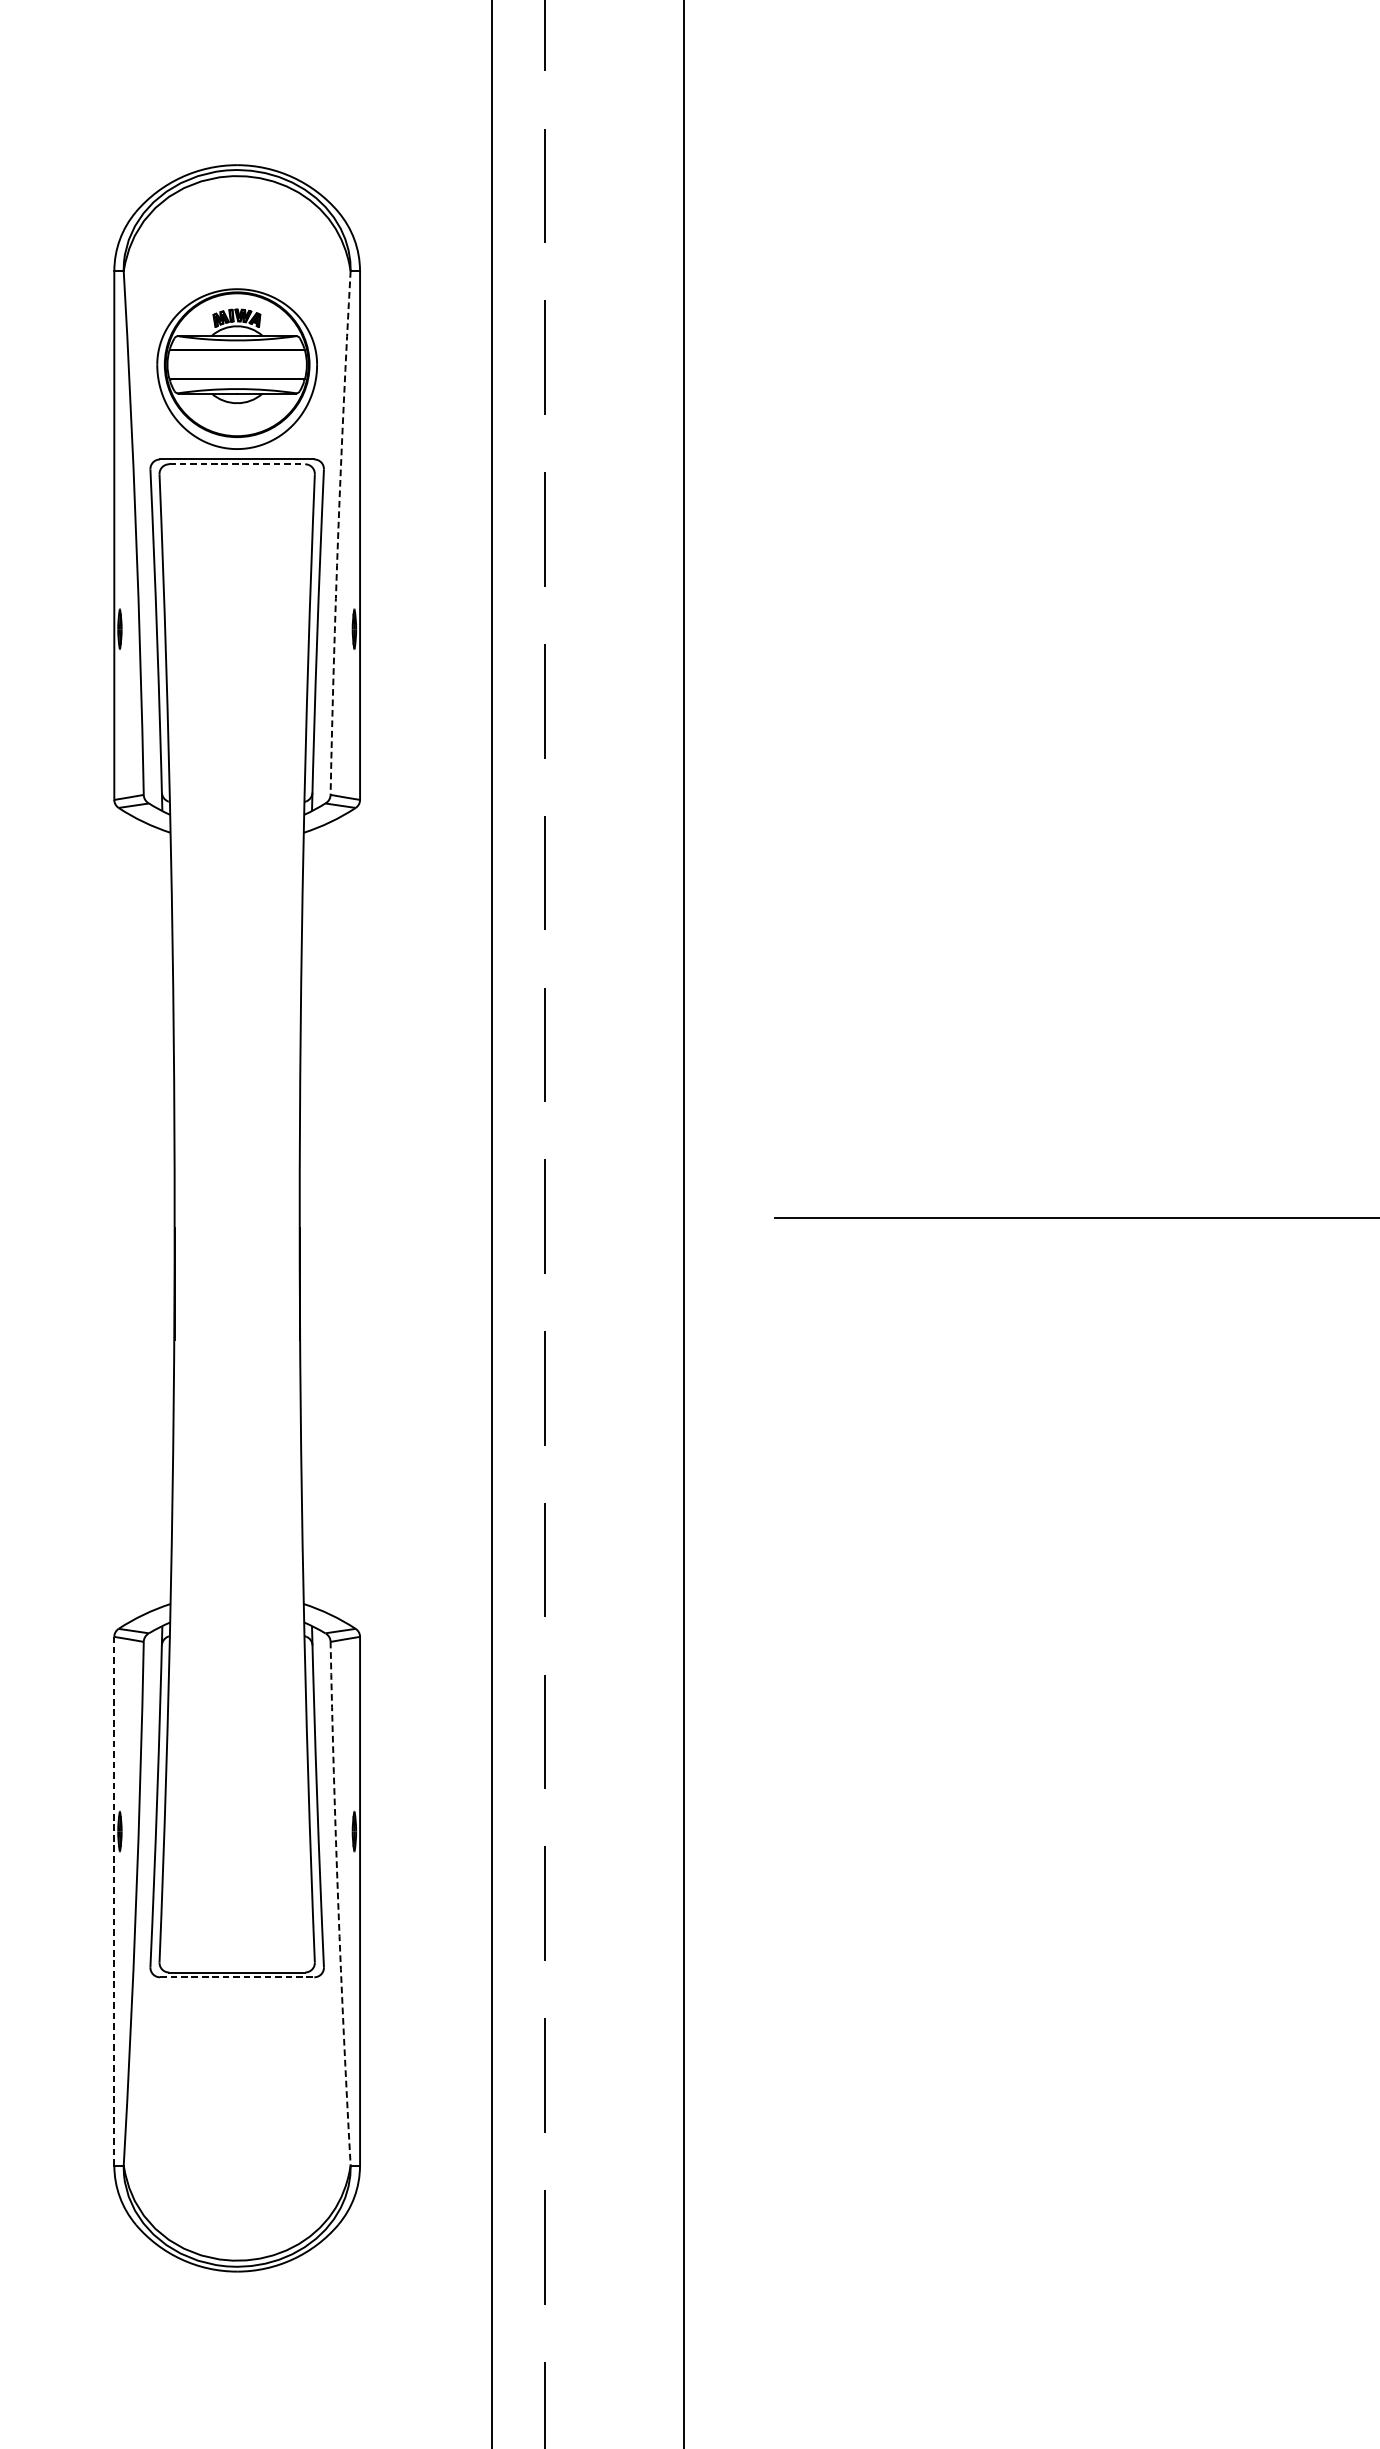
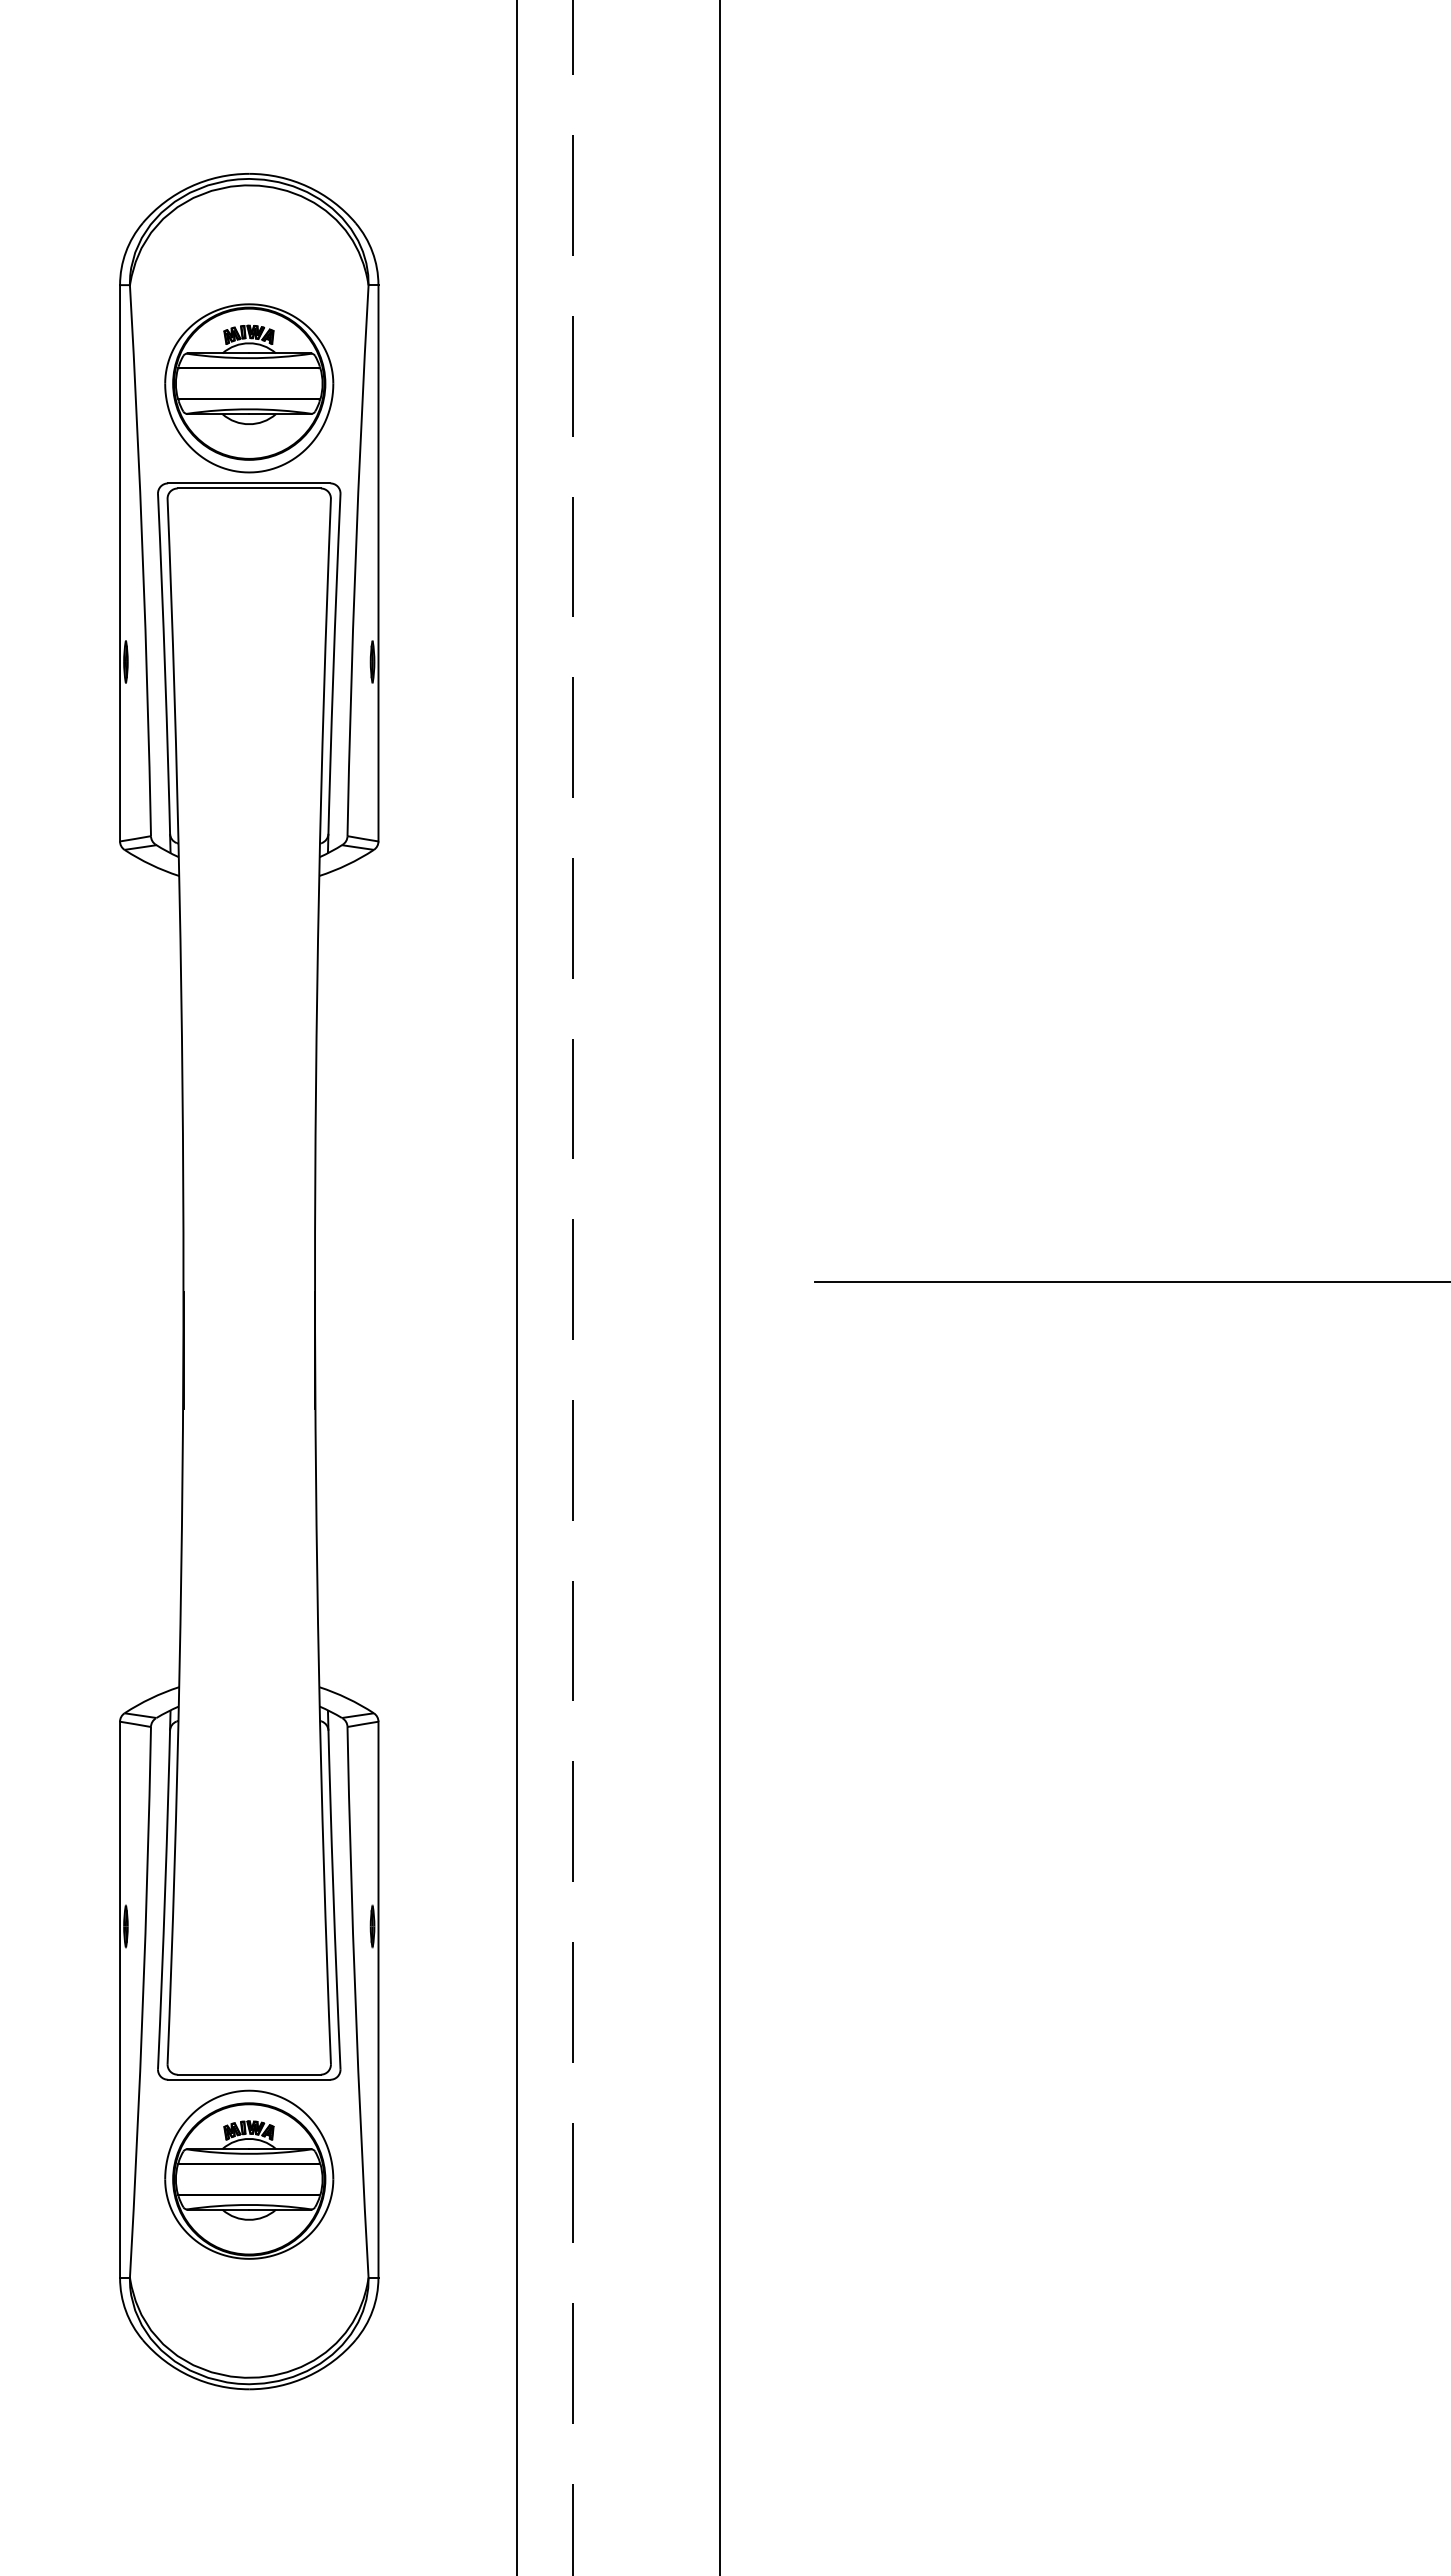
line: (237, 464) -> (249, 488), dashed -> solid
arc: (338, 532) -> (355, 560), dashed -> solid
line: (114, 1900) -> (120, 1999), dashed -> solid
arc: (338, 1903) -> (355, 2002), dashed -> solid
line: (237, 1977) -> (249, 2079), dashed -> solid
part: (237, 2067) -> (249, 2174), added

